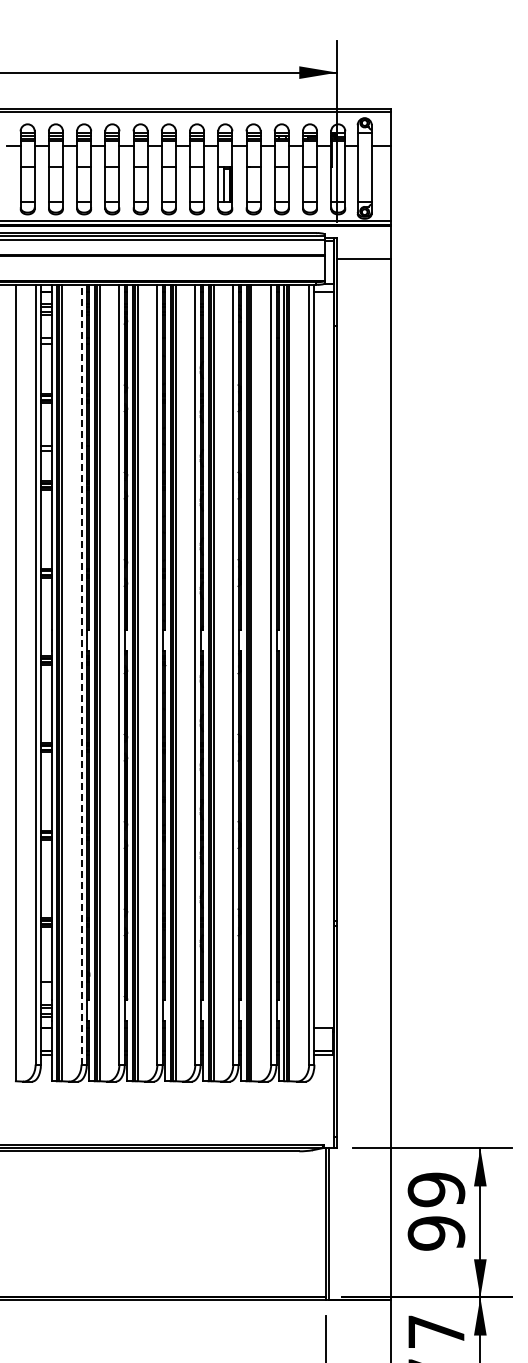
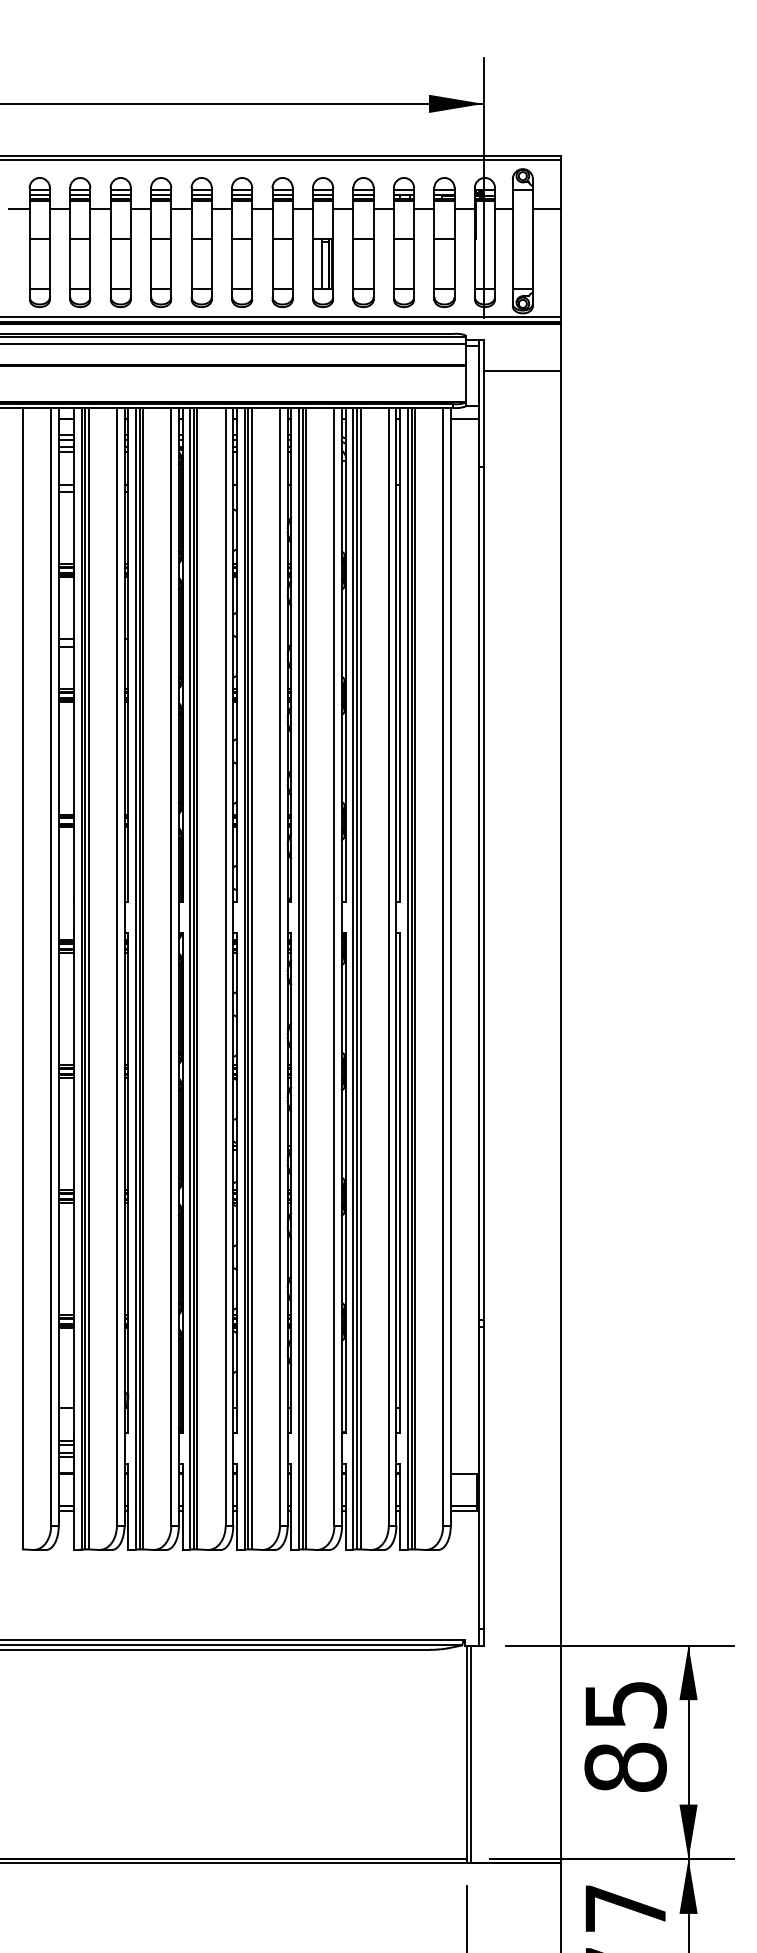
line: (81, 674) -> (116, 966), dashed -> solid
text: (436, 1211) -> (625, 1736), 99 -> 85

